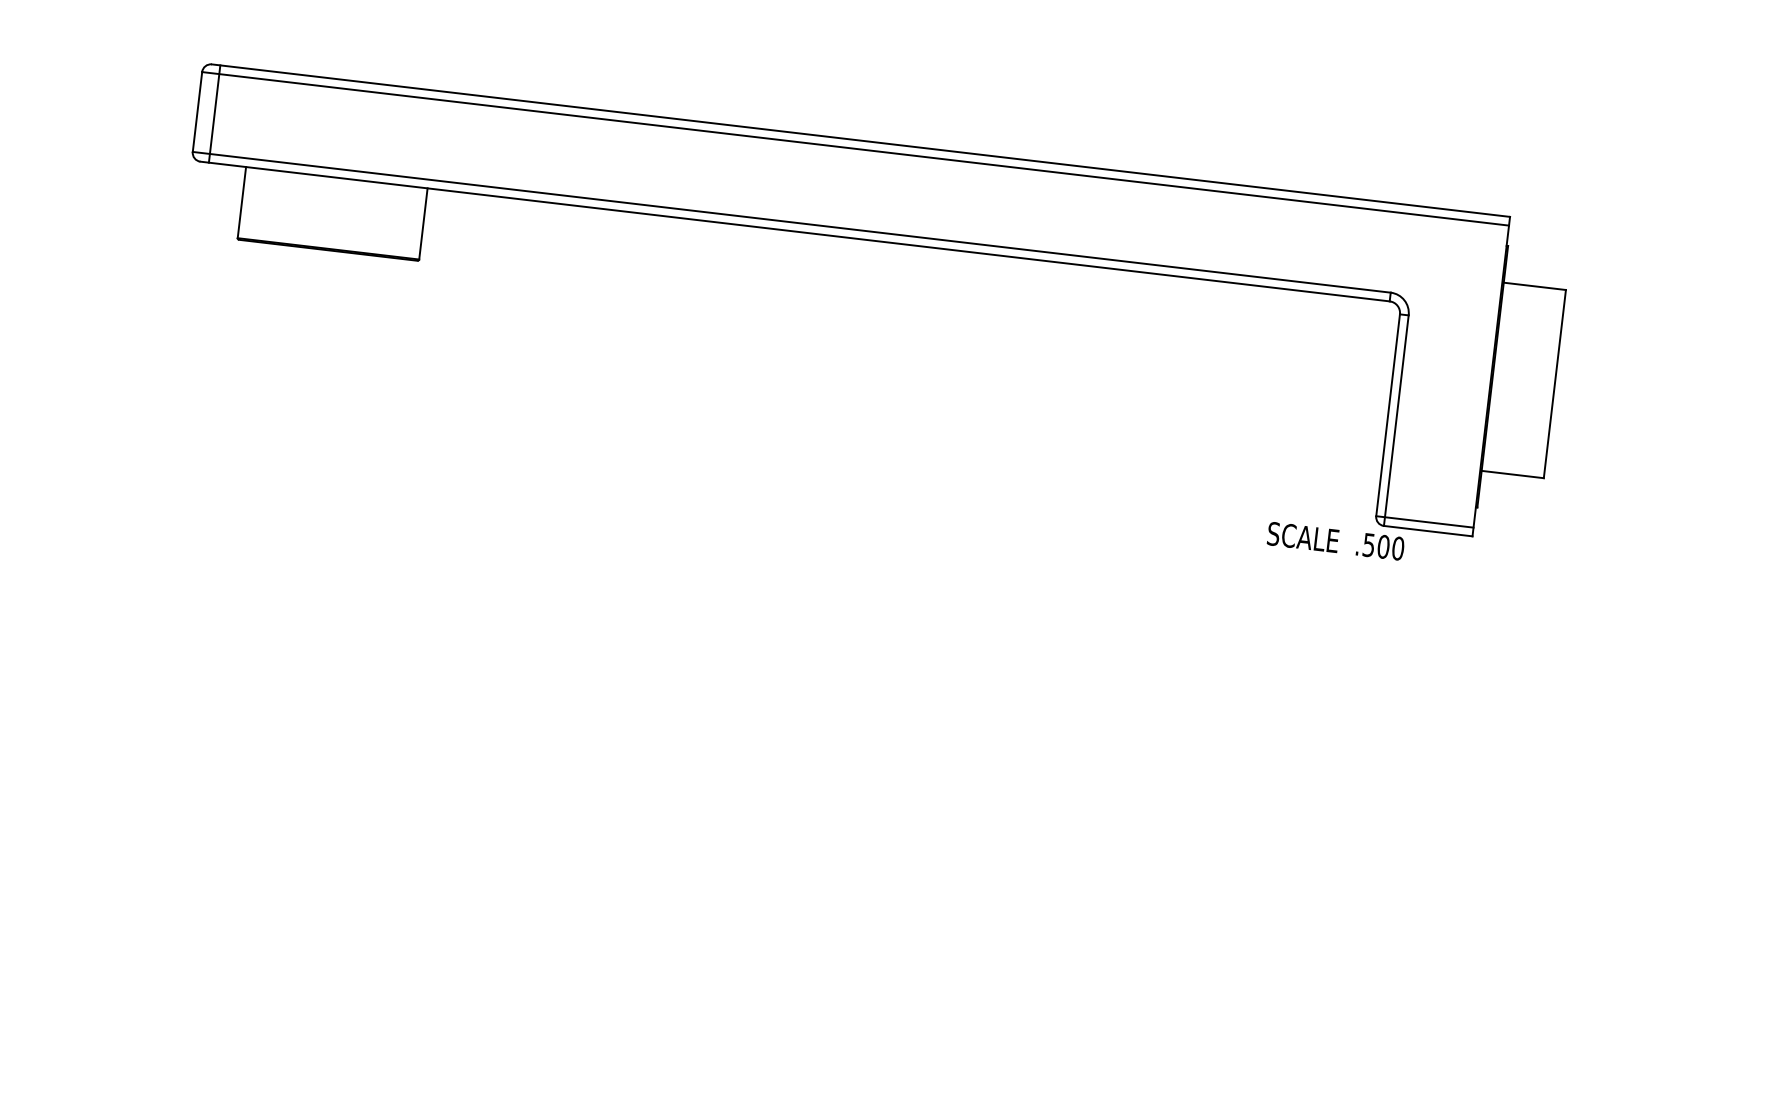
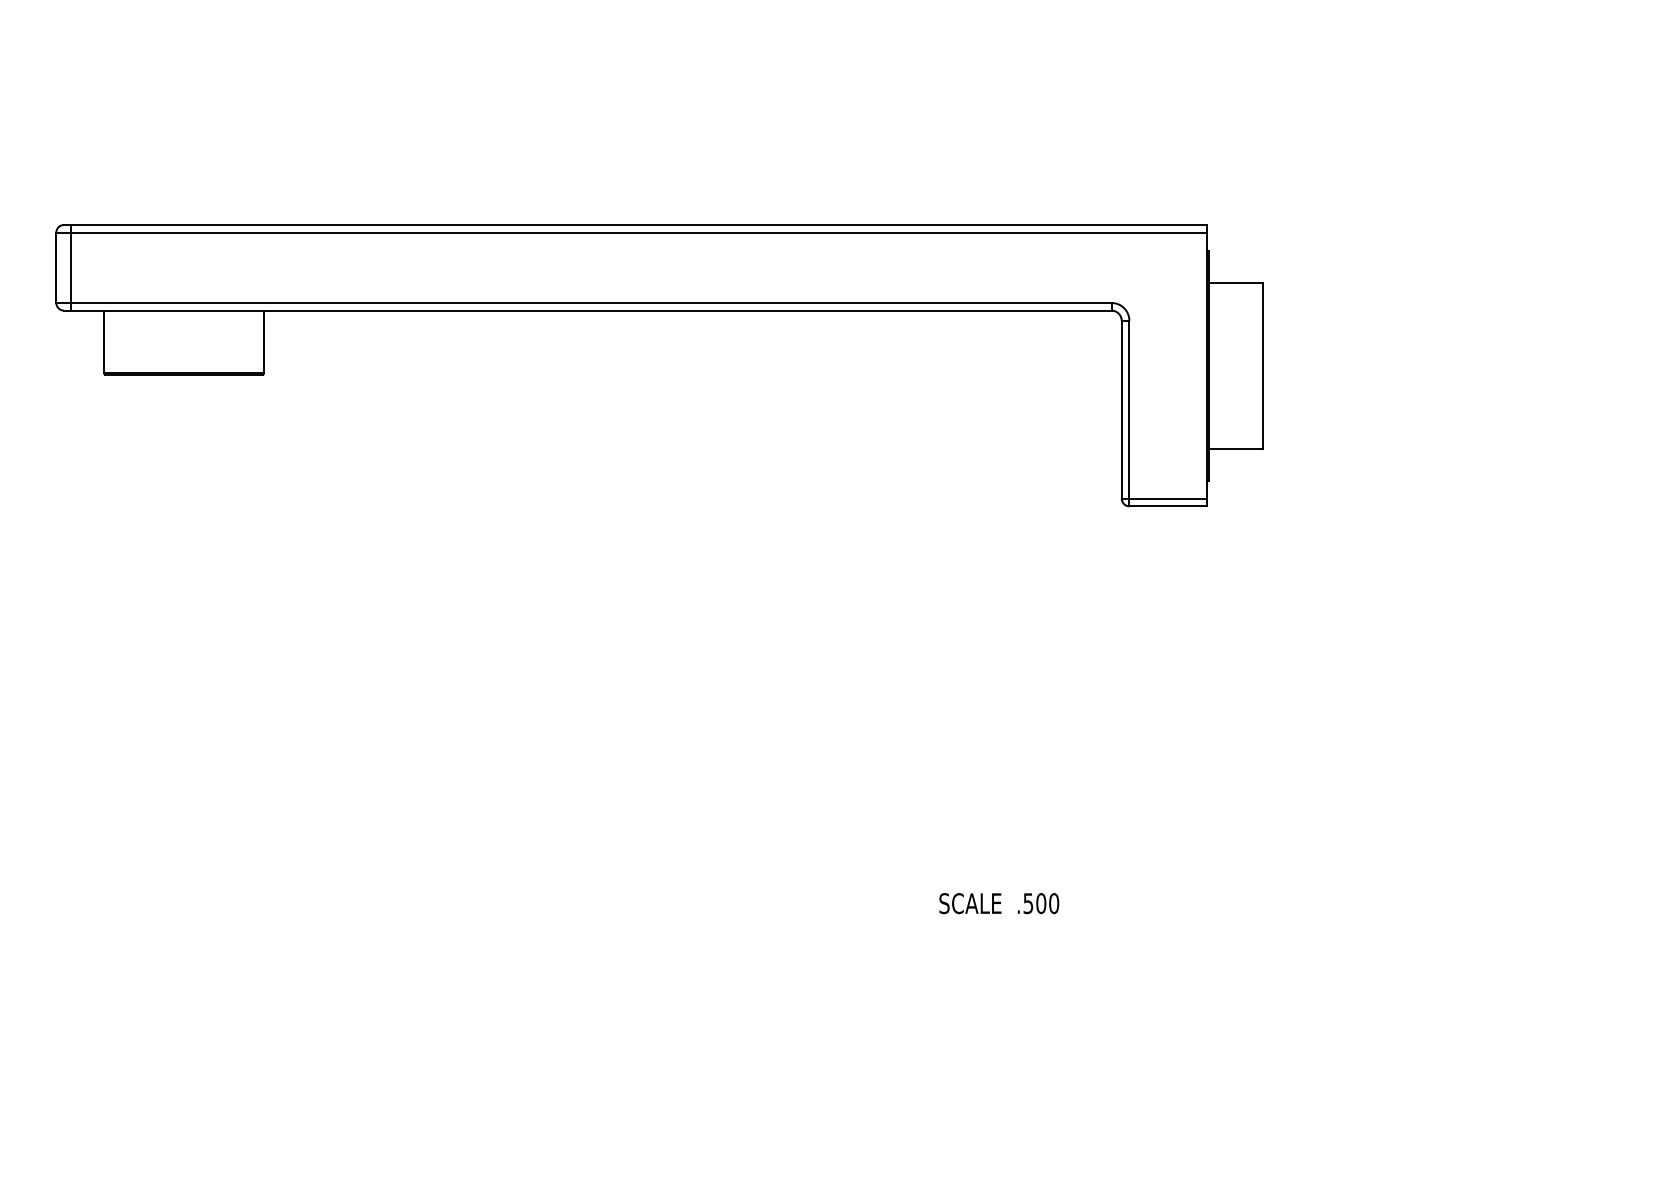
text: (1336, 541) -> (999, 903), moved

